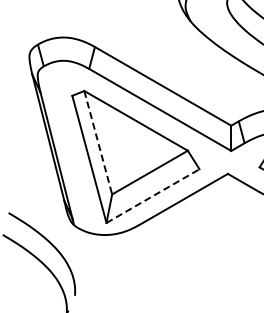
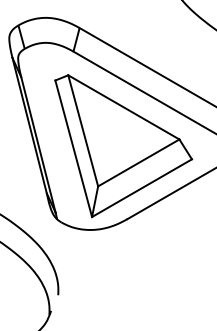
line: (98, 142) -> (83, 130), dashed -> solid
line: (153, 196) -> (142, 188), dashed -> solid

